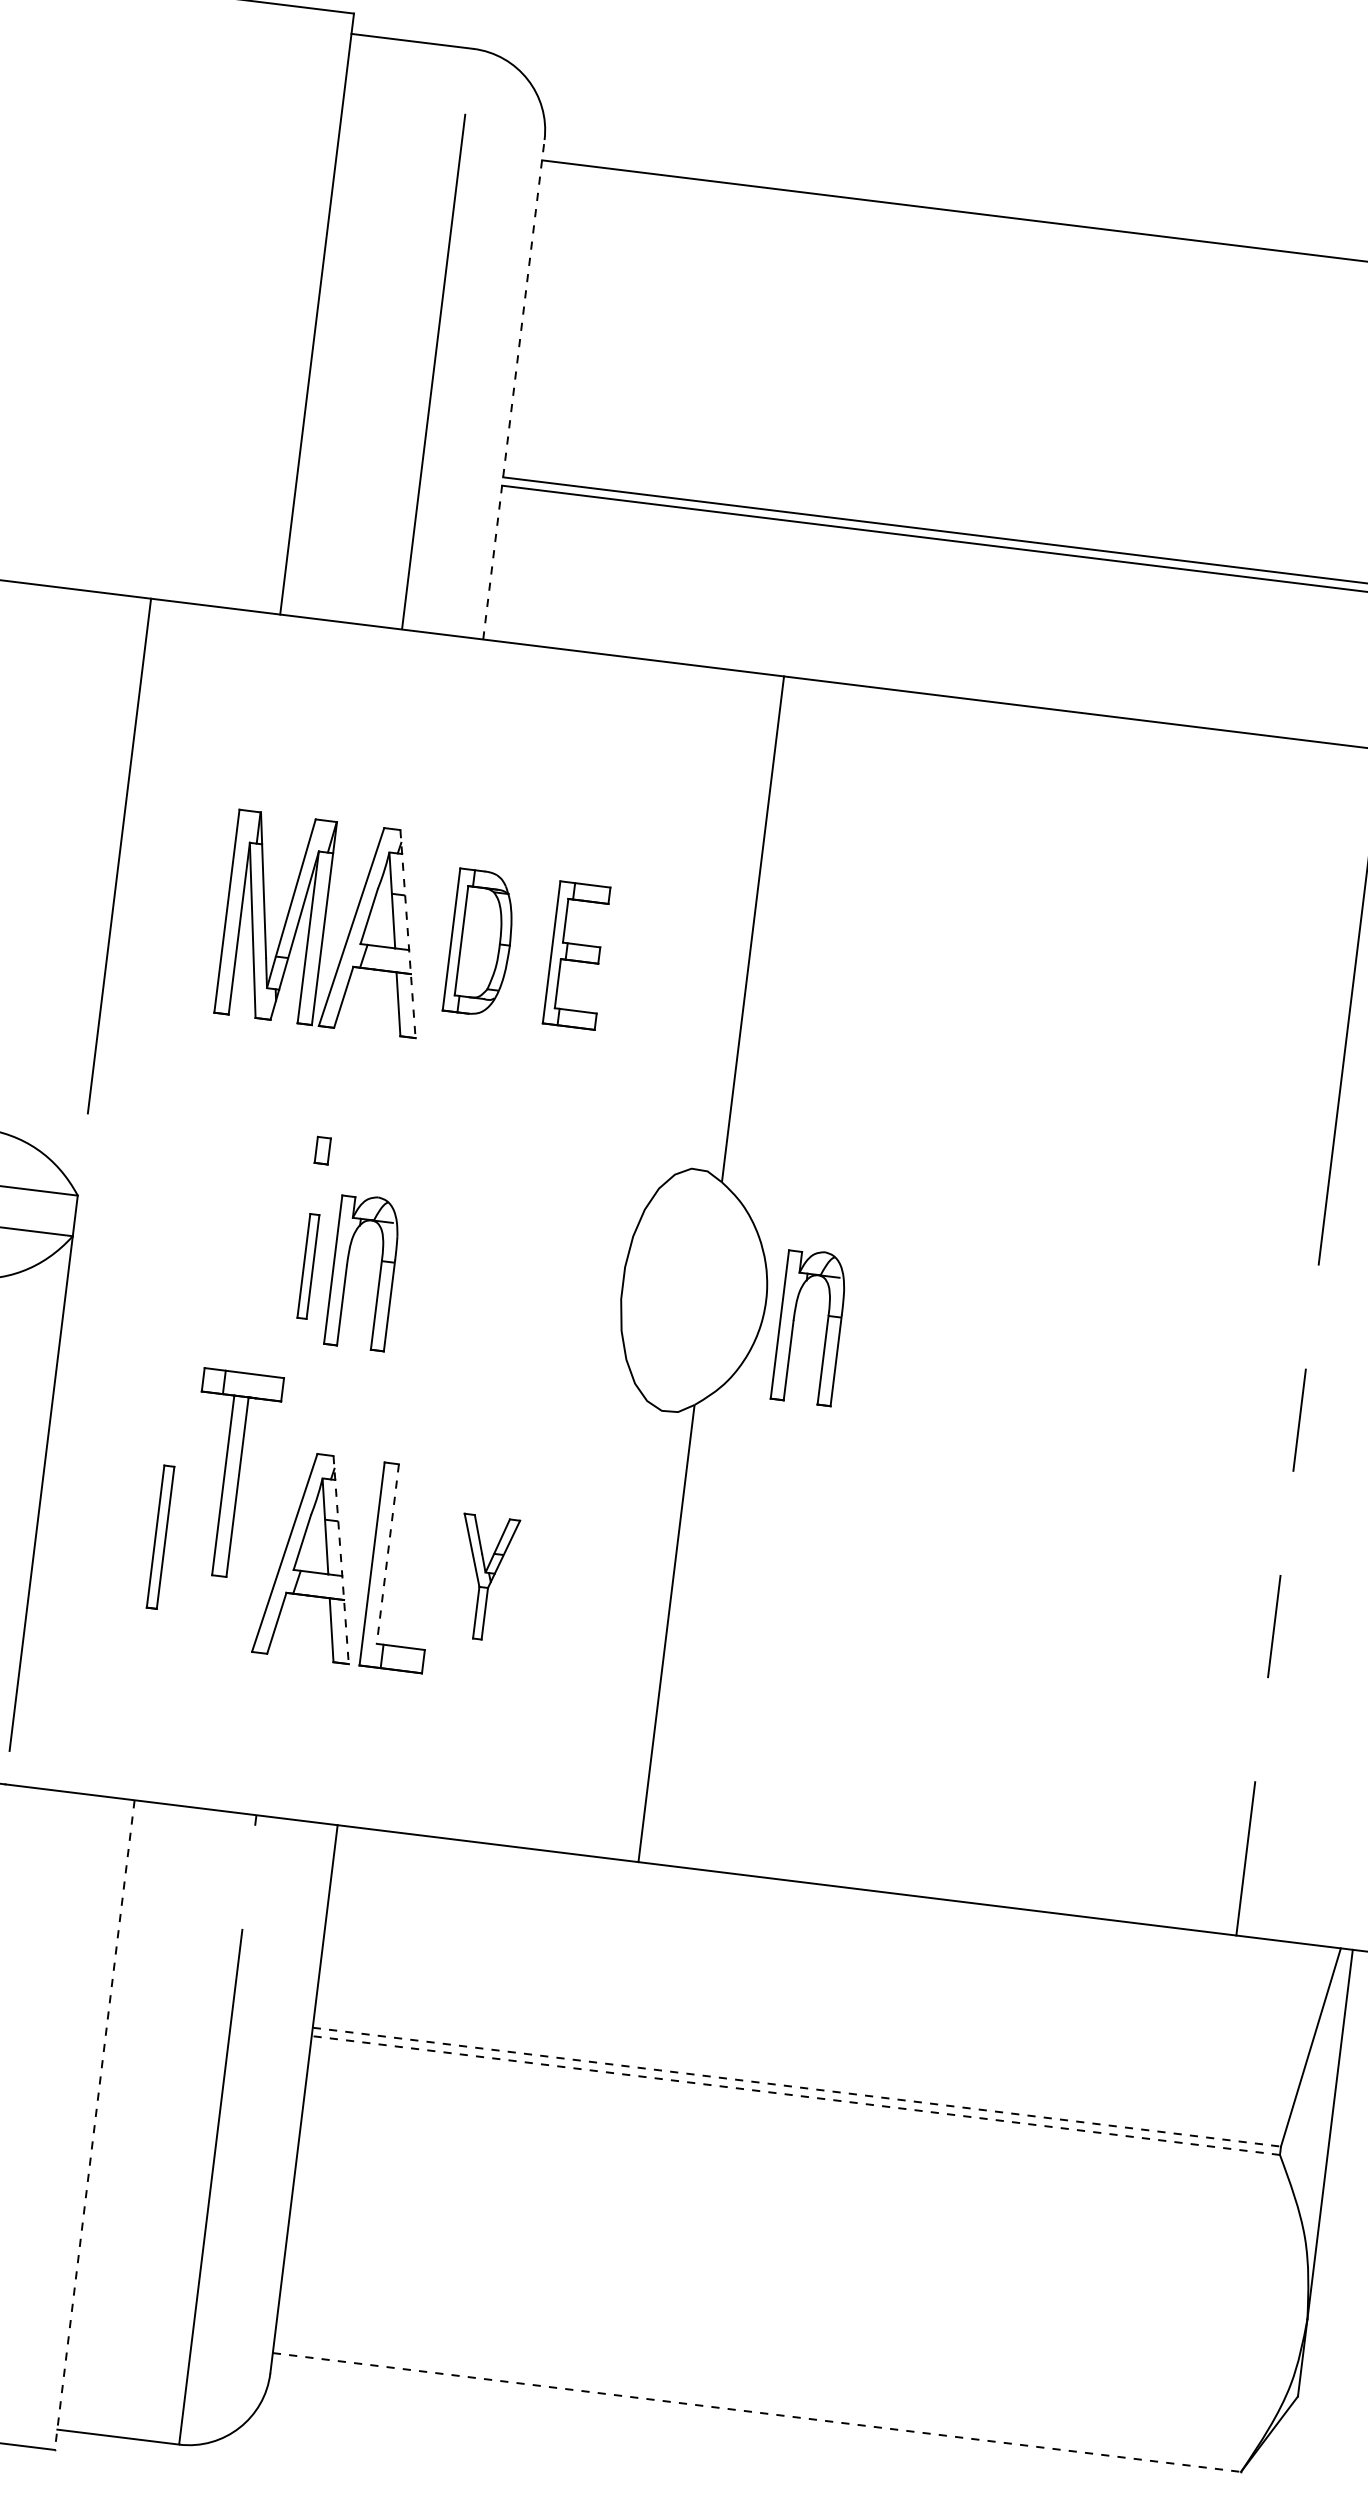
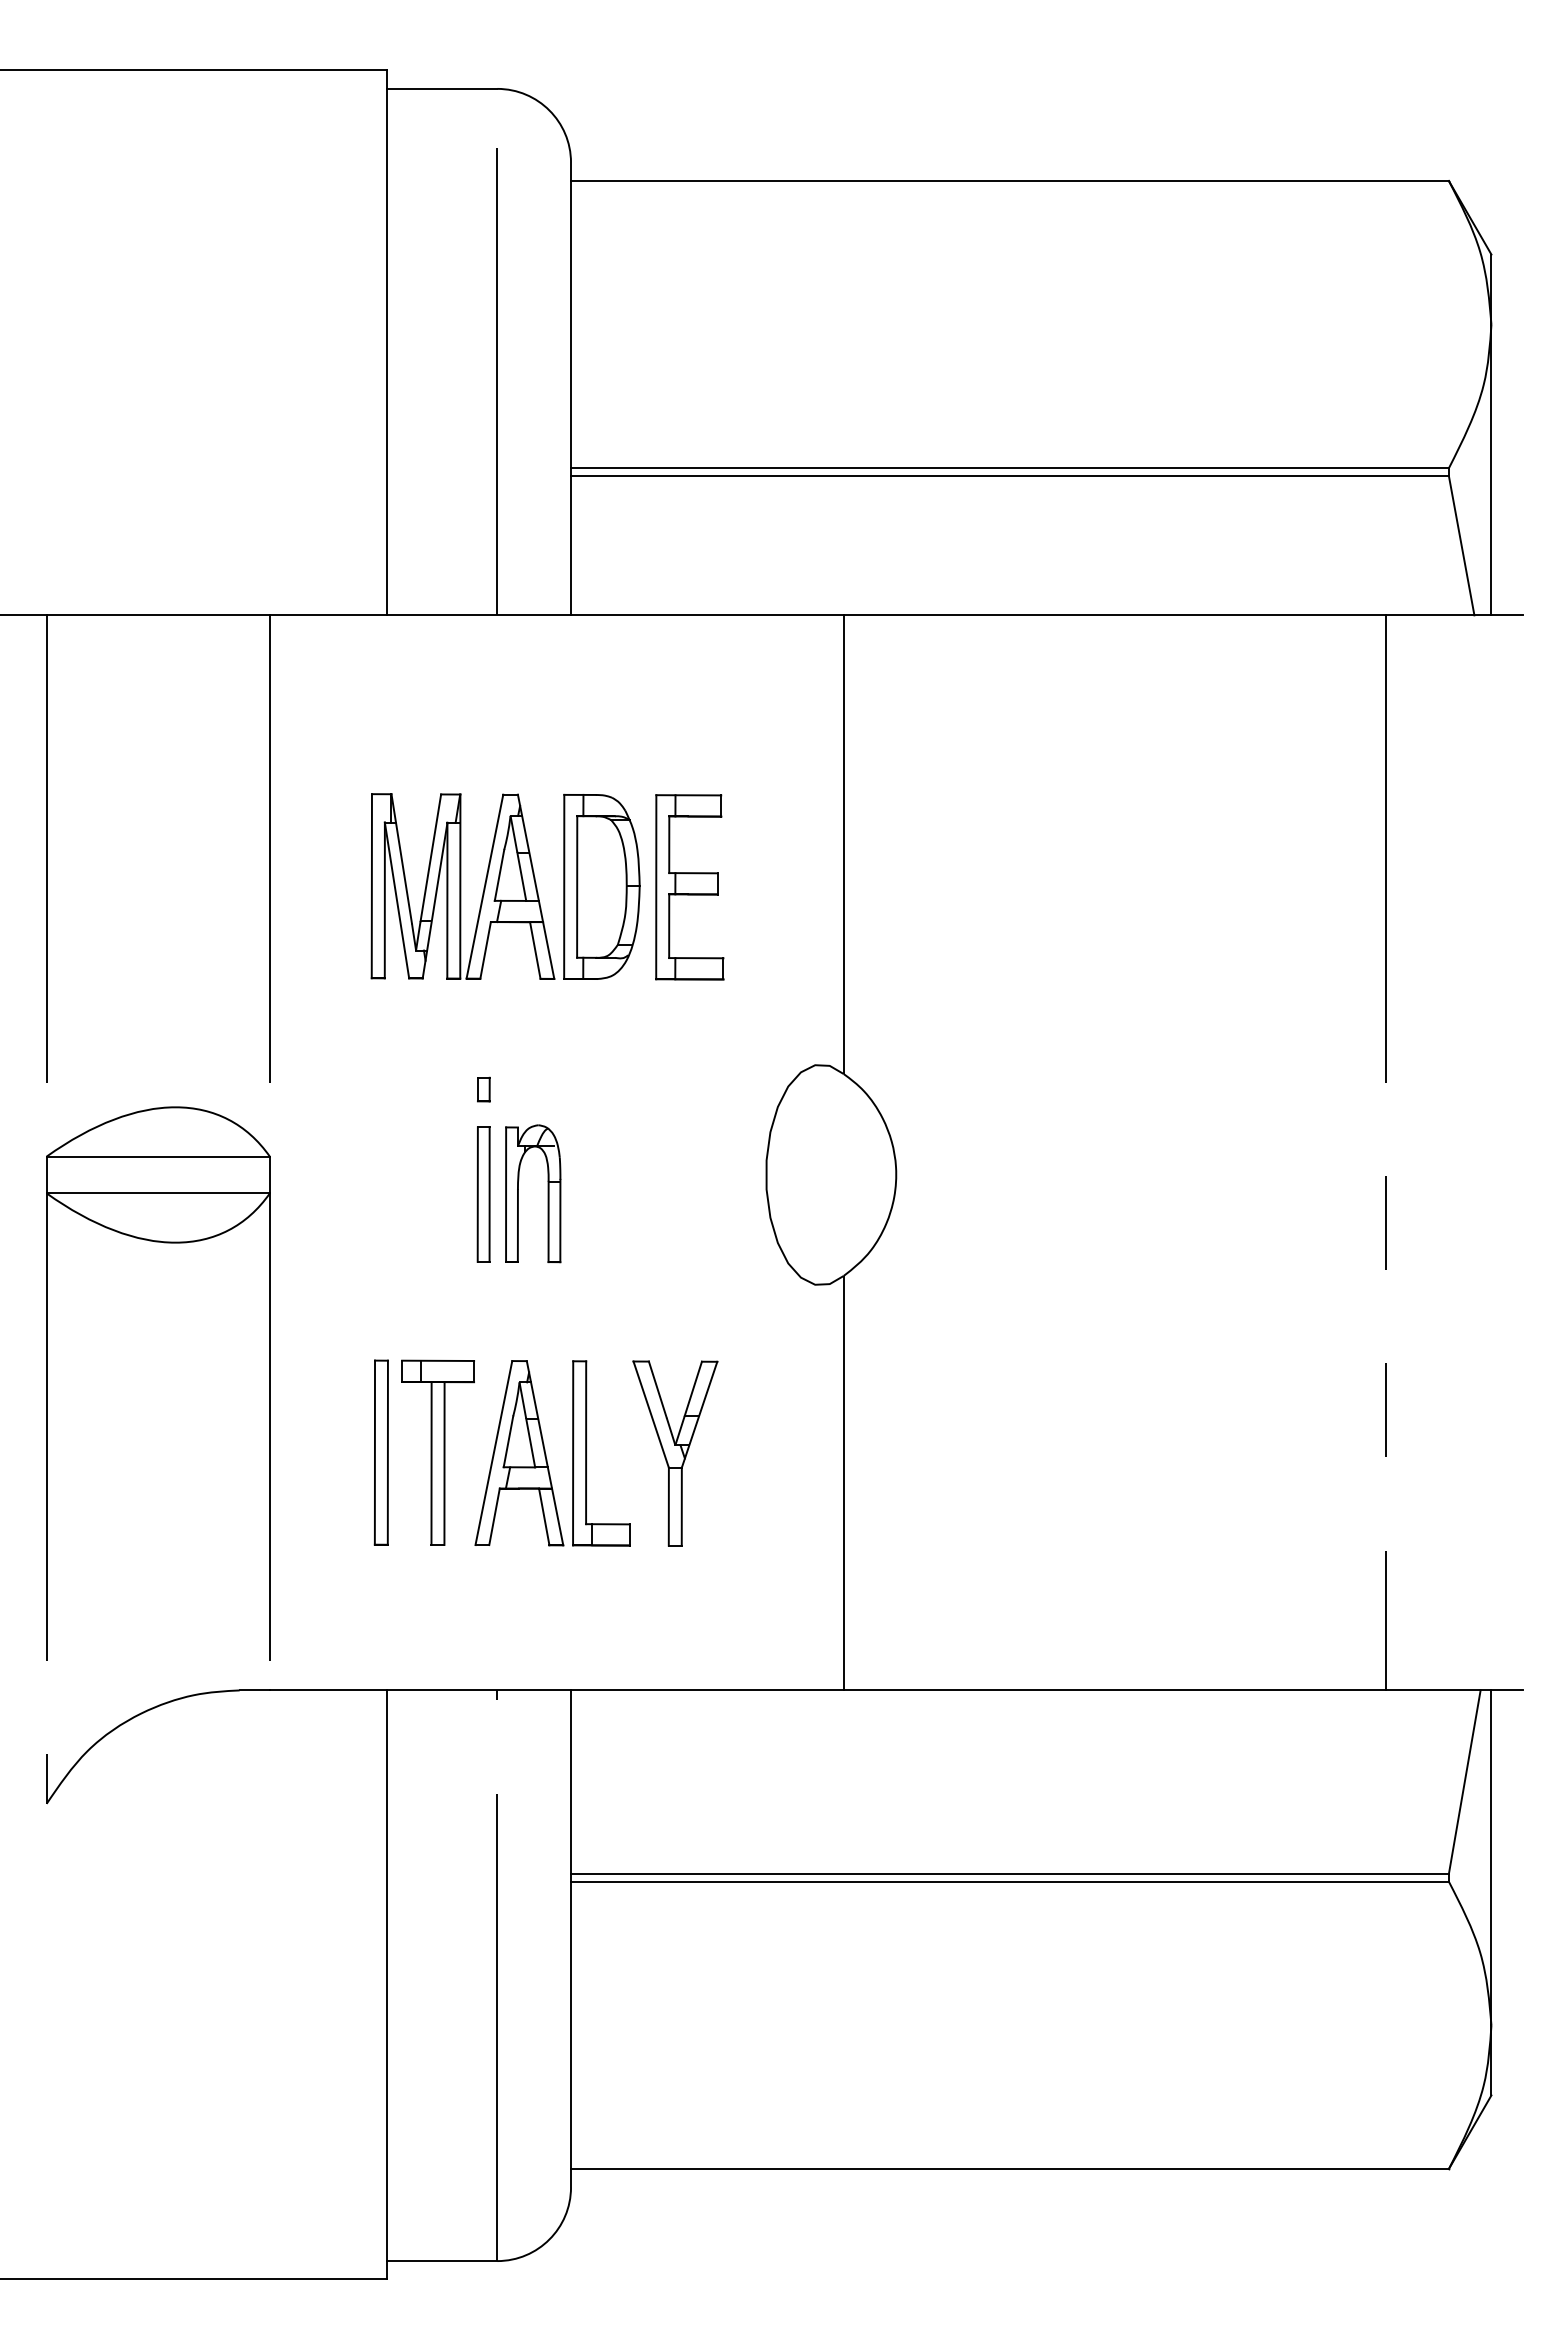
line: (514, 389) -> (571, 388), dashed -> solid
line: (408, 933) -> (536, 886), dashed -> solid
part: (480, 942) -> (601, 886), size x1.43
part: (577, 955) -> (689, 887), size x1.43
part: (308, 1266) -> (483, 1194), size x1.43
part: (825, 1328) -> (952, 1193), removed
part: (231, 1474) -> (437, 1452), moved
part: (159, 1536) -> (380, 1452), size x1.43
line: (388, 1554) -> (586, 1443), dashed -> solid
line: (341, 1560) -> (545, 1453), dashed -> solid
part: (484, 1578) -> (675, 1453), size x1.67
line: (796, 2087) -> (1009, 1874), dashed -> solid
line: (795, 2095) -> (1009, 1881), dashed -> solid
line: (94, 2124) -> (386, 1984), dashed -> solid
line: (756, 2412) -> (1009, 2169), dashed -> solid

